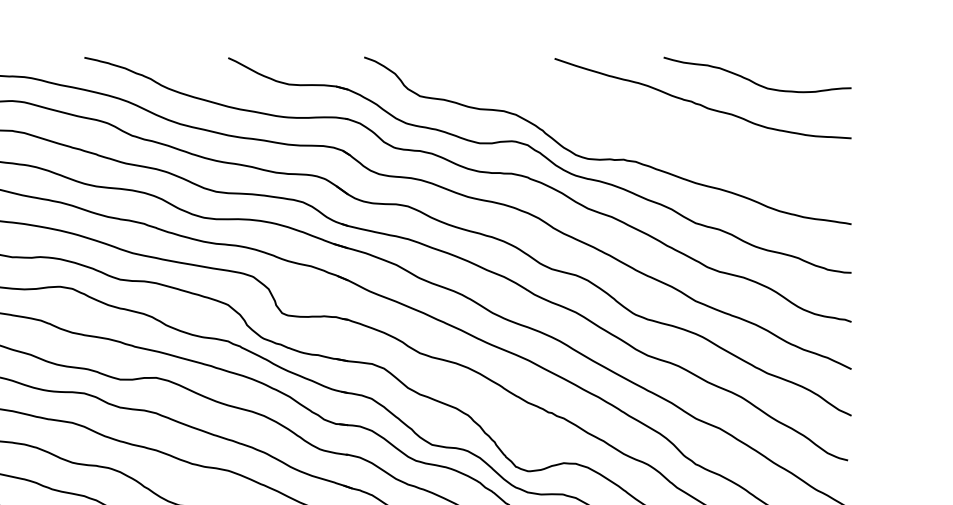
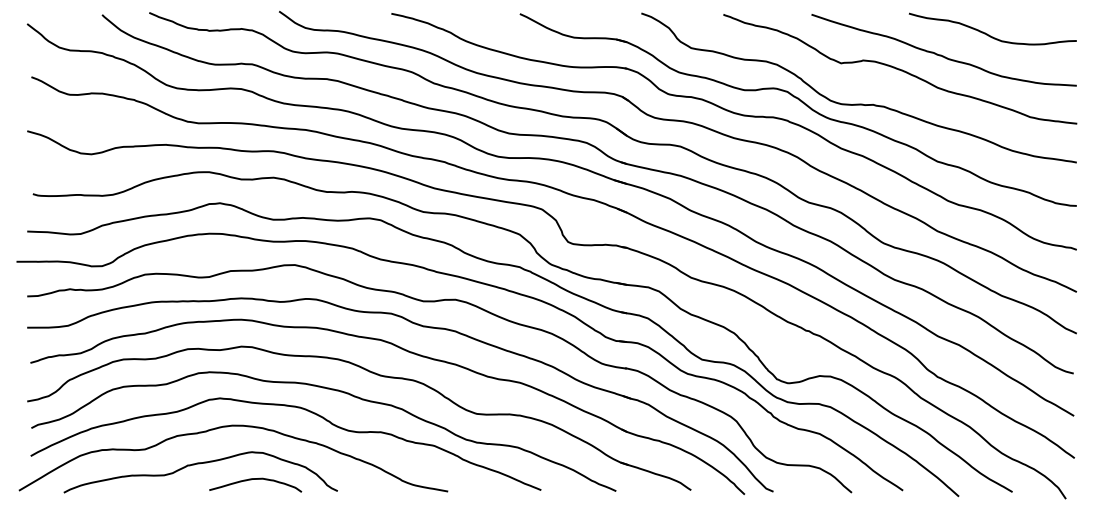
curve: (654, 120) -> (900, 69), added

